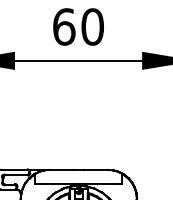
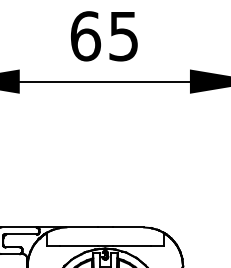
text: (92, 26) -> (123, 35), 60 -> 65

